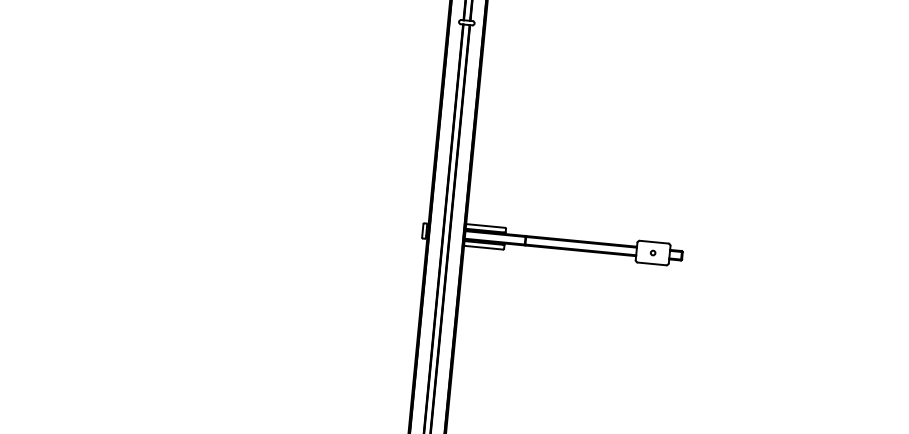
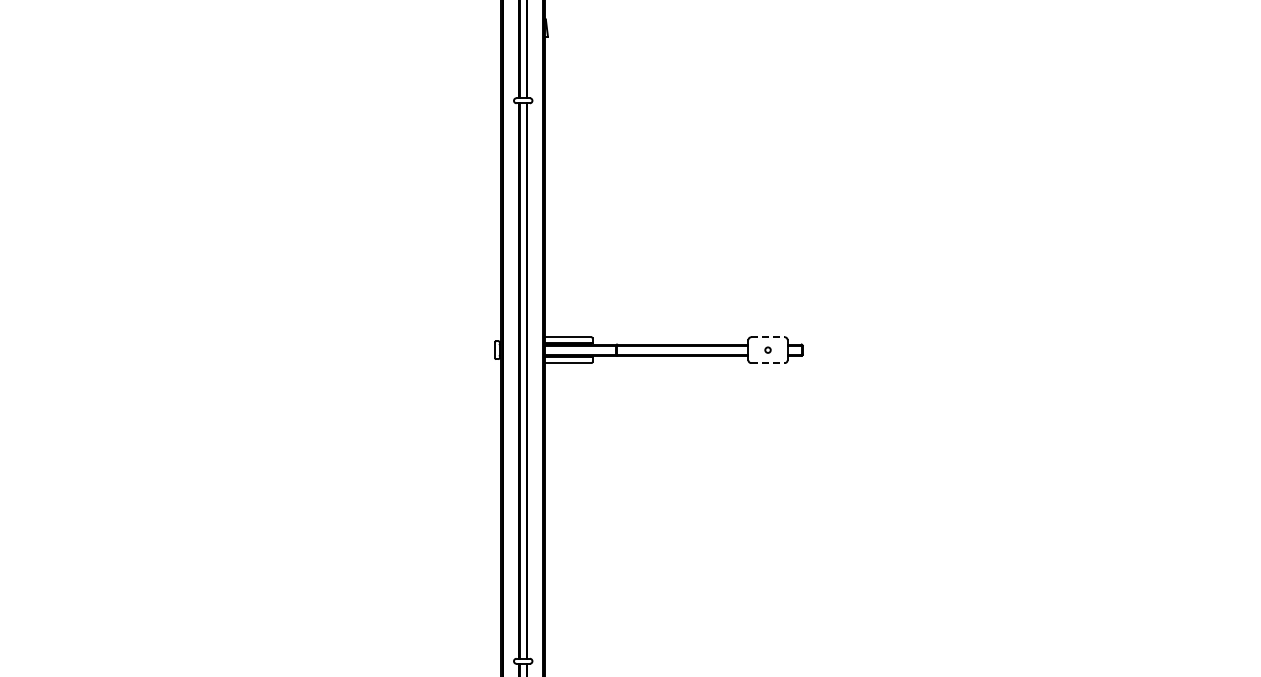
line: (654, 242) -> (768, 337), solid -> dashed
line: (652, 264) -> (768, 363), solid -> dashed

